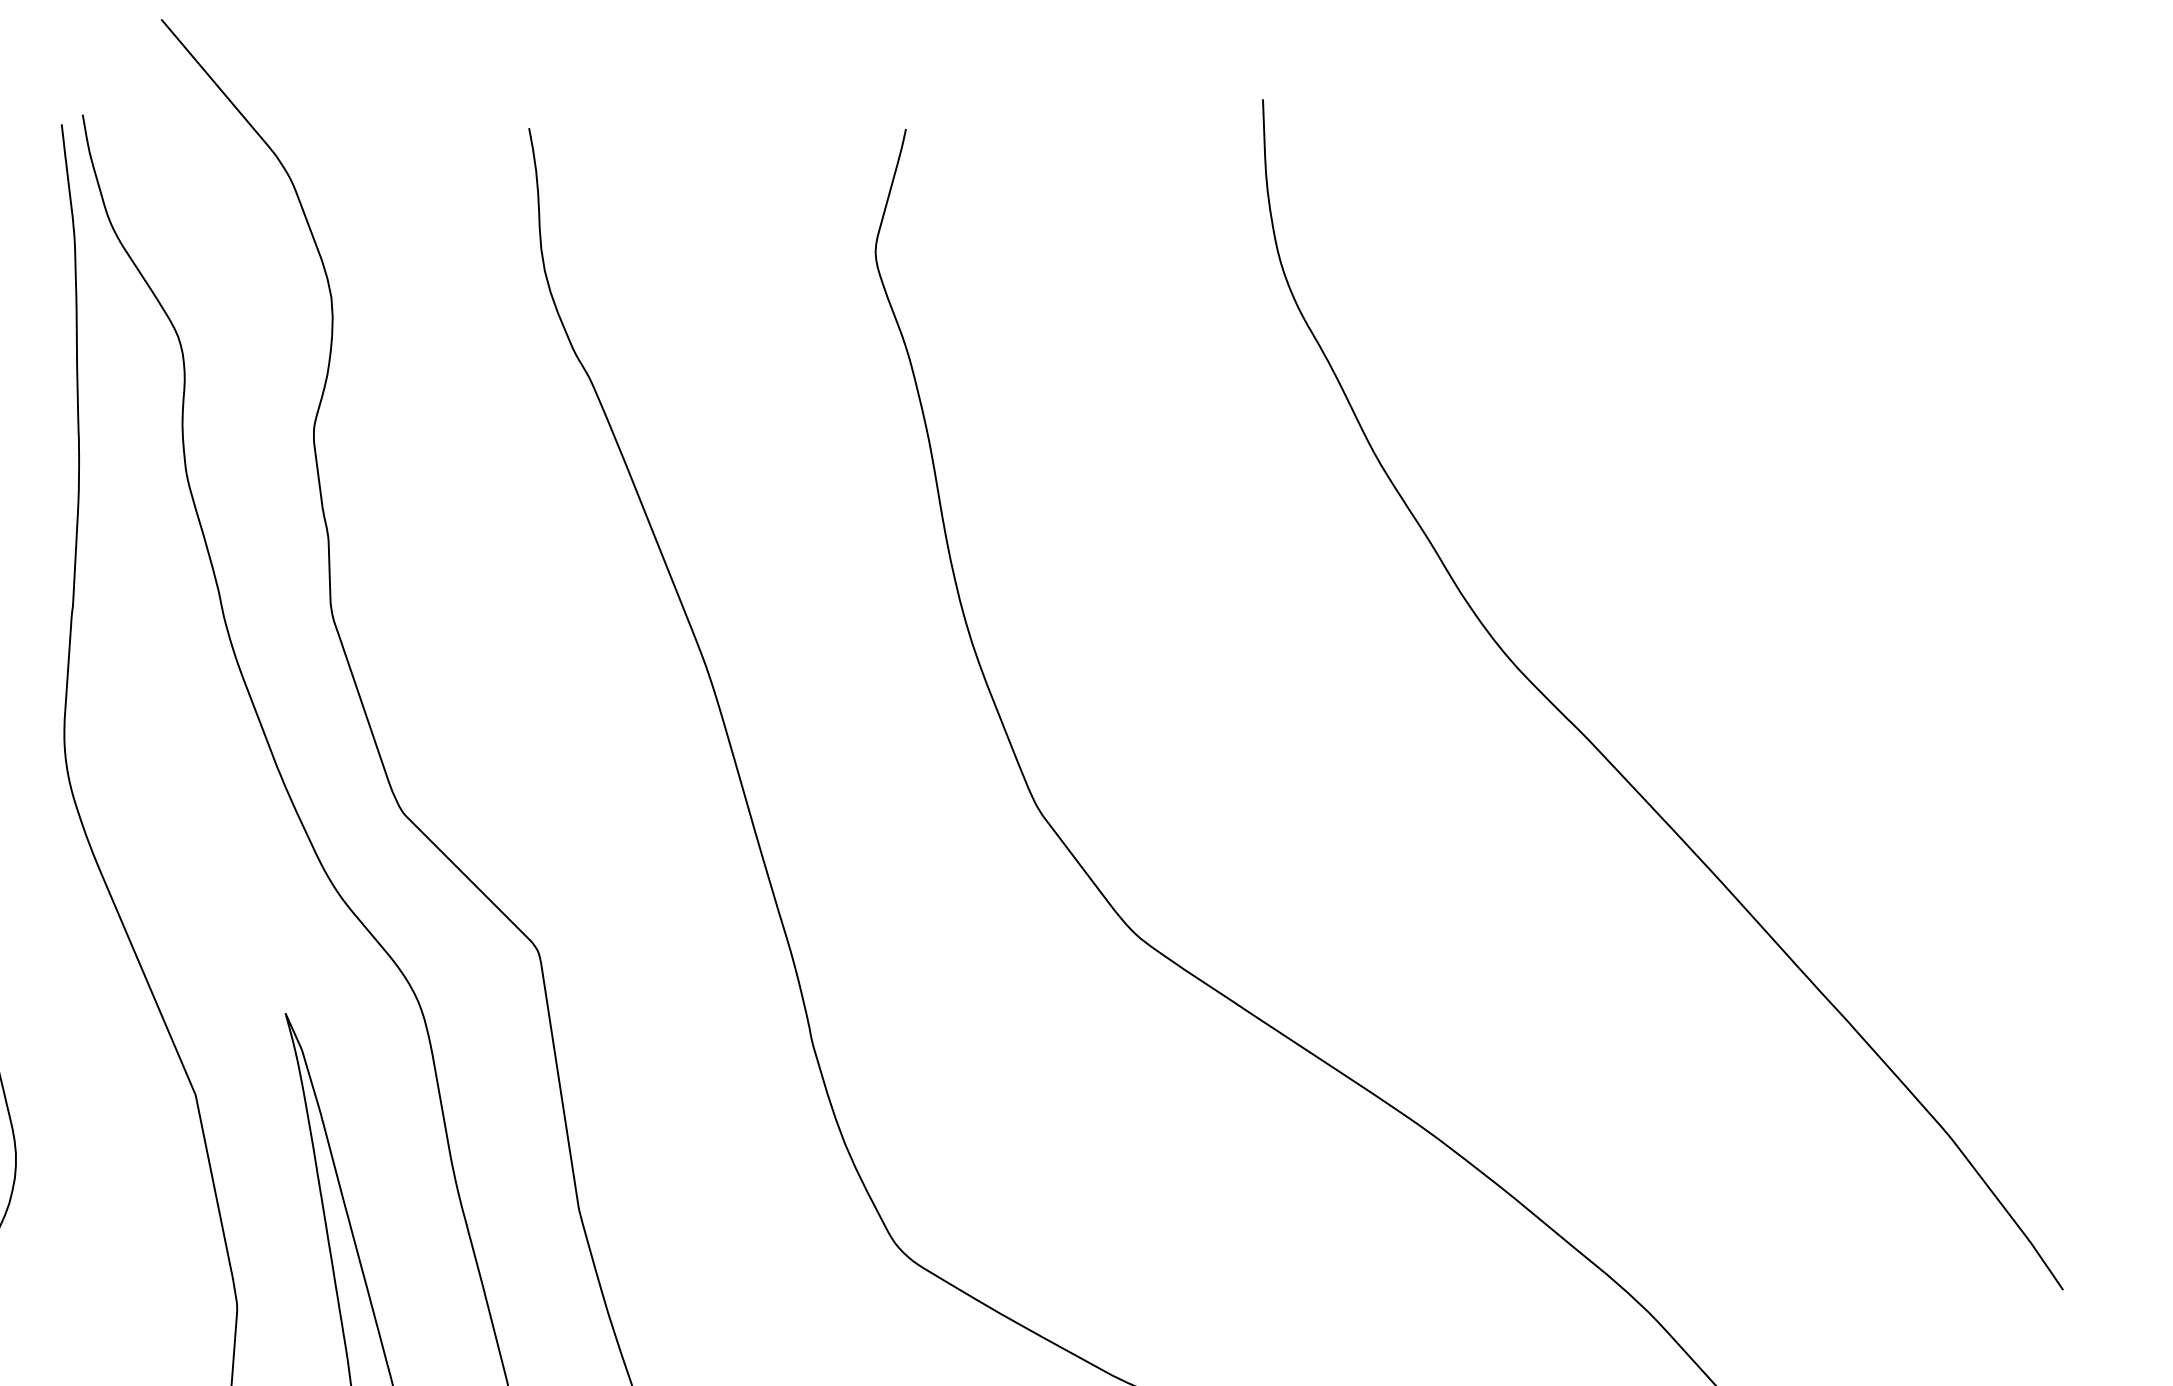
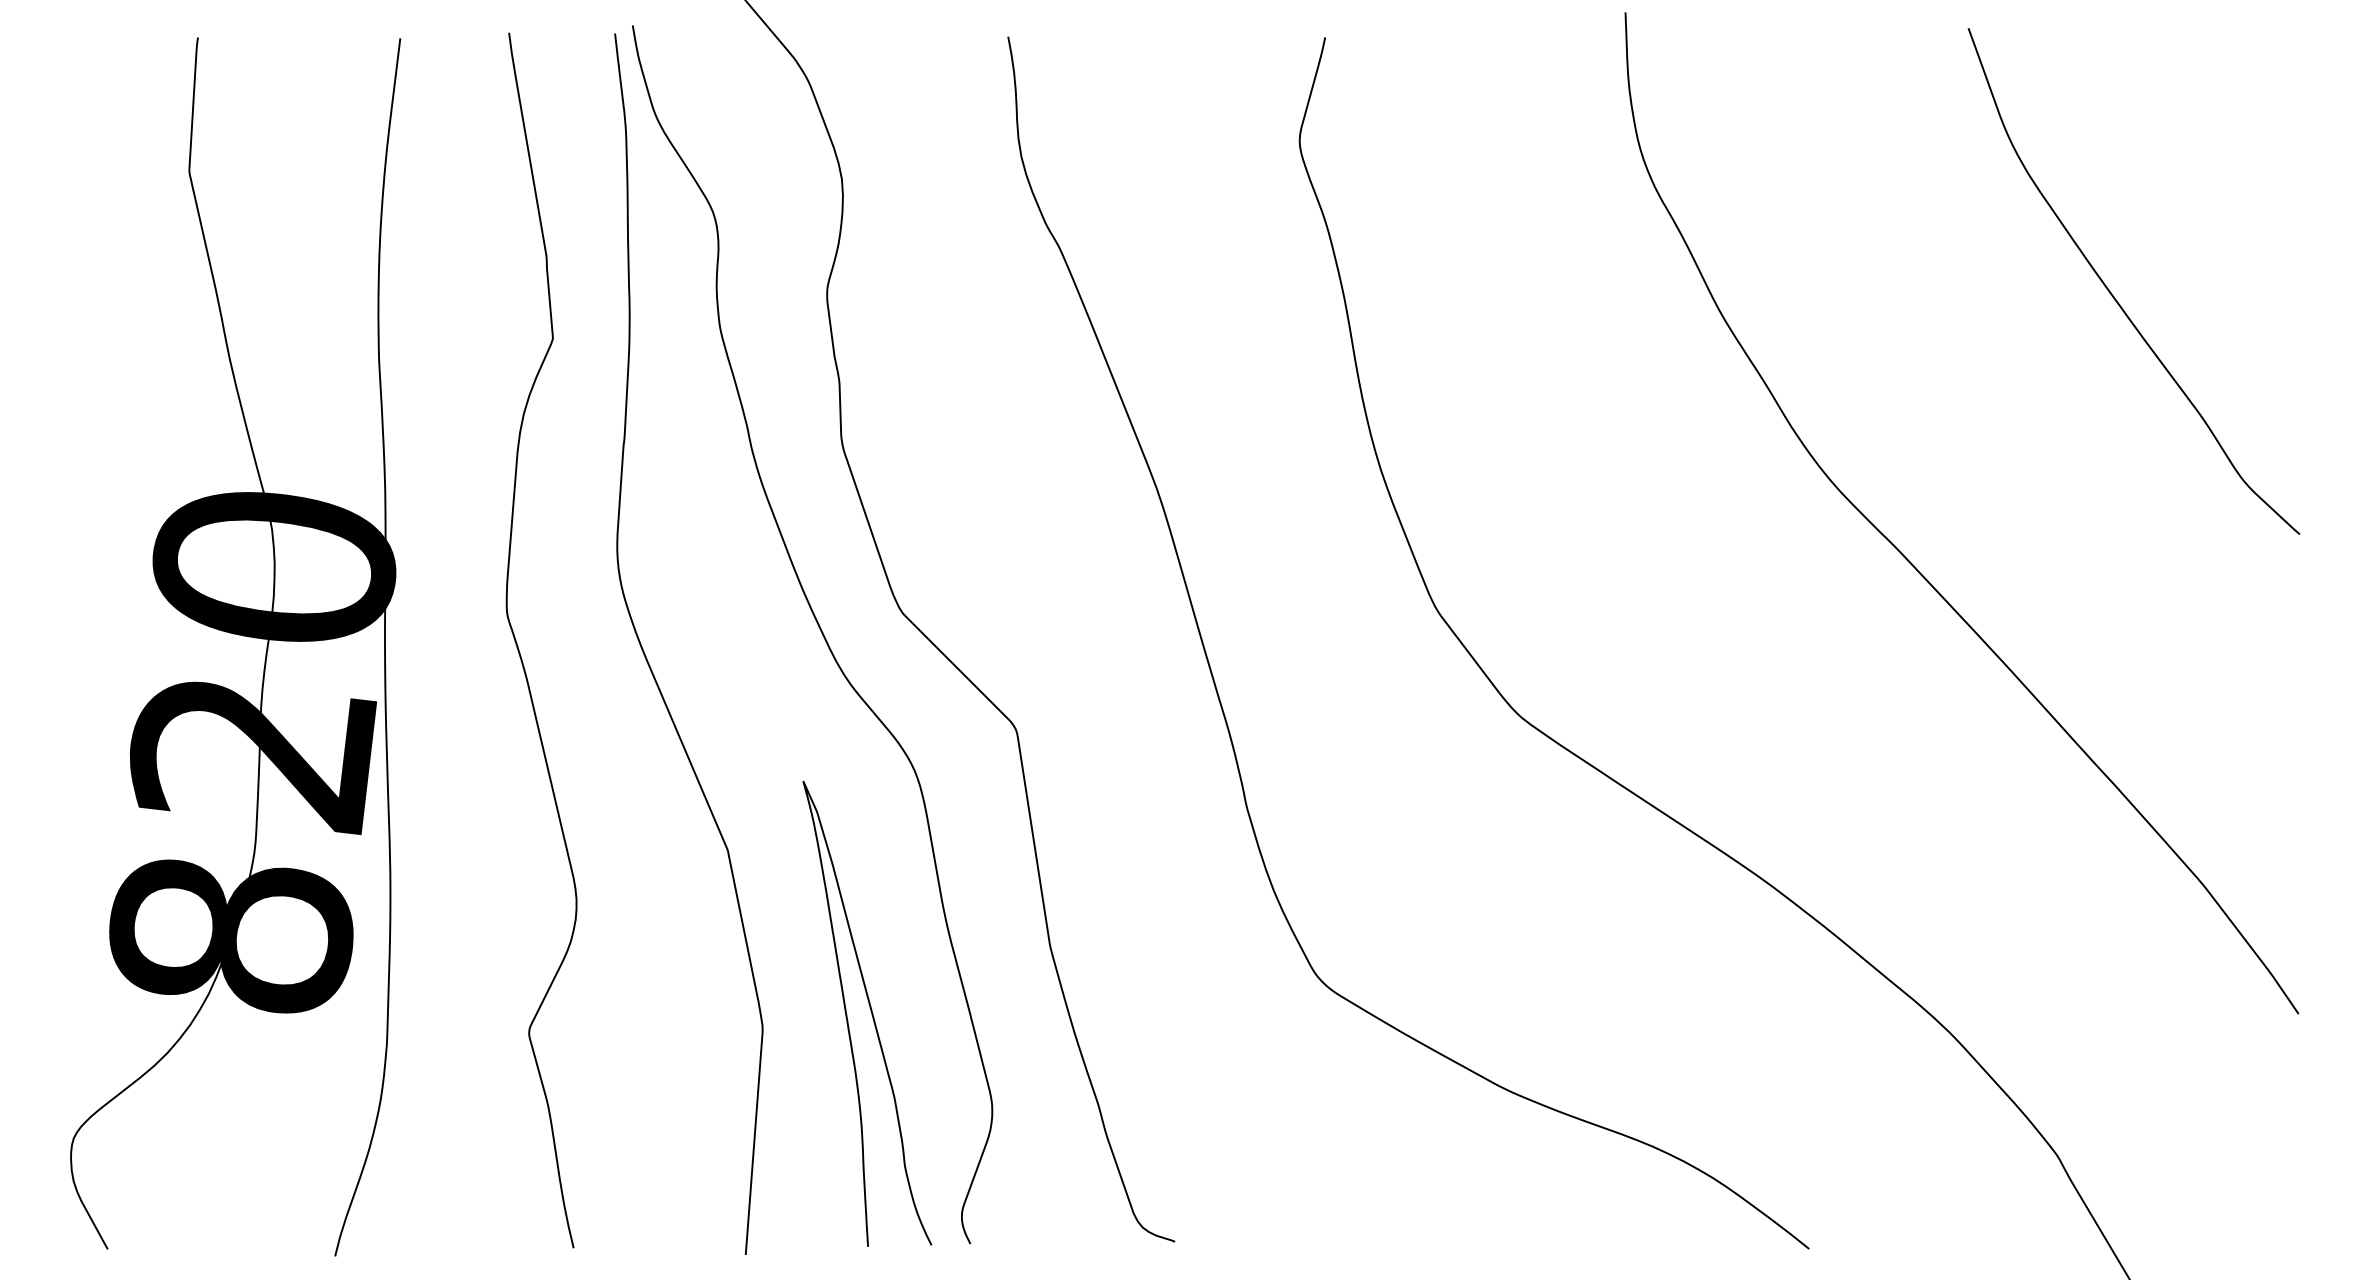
curve: (1841, 433) -> (2112, 293), added

